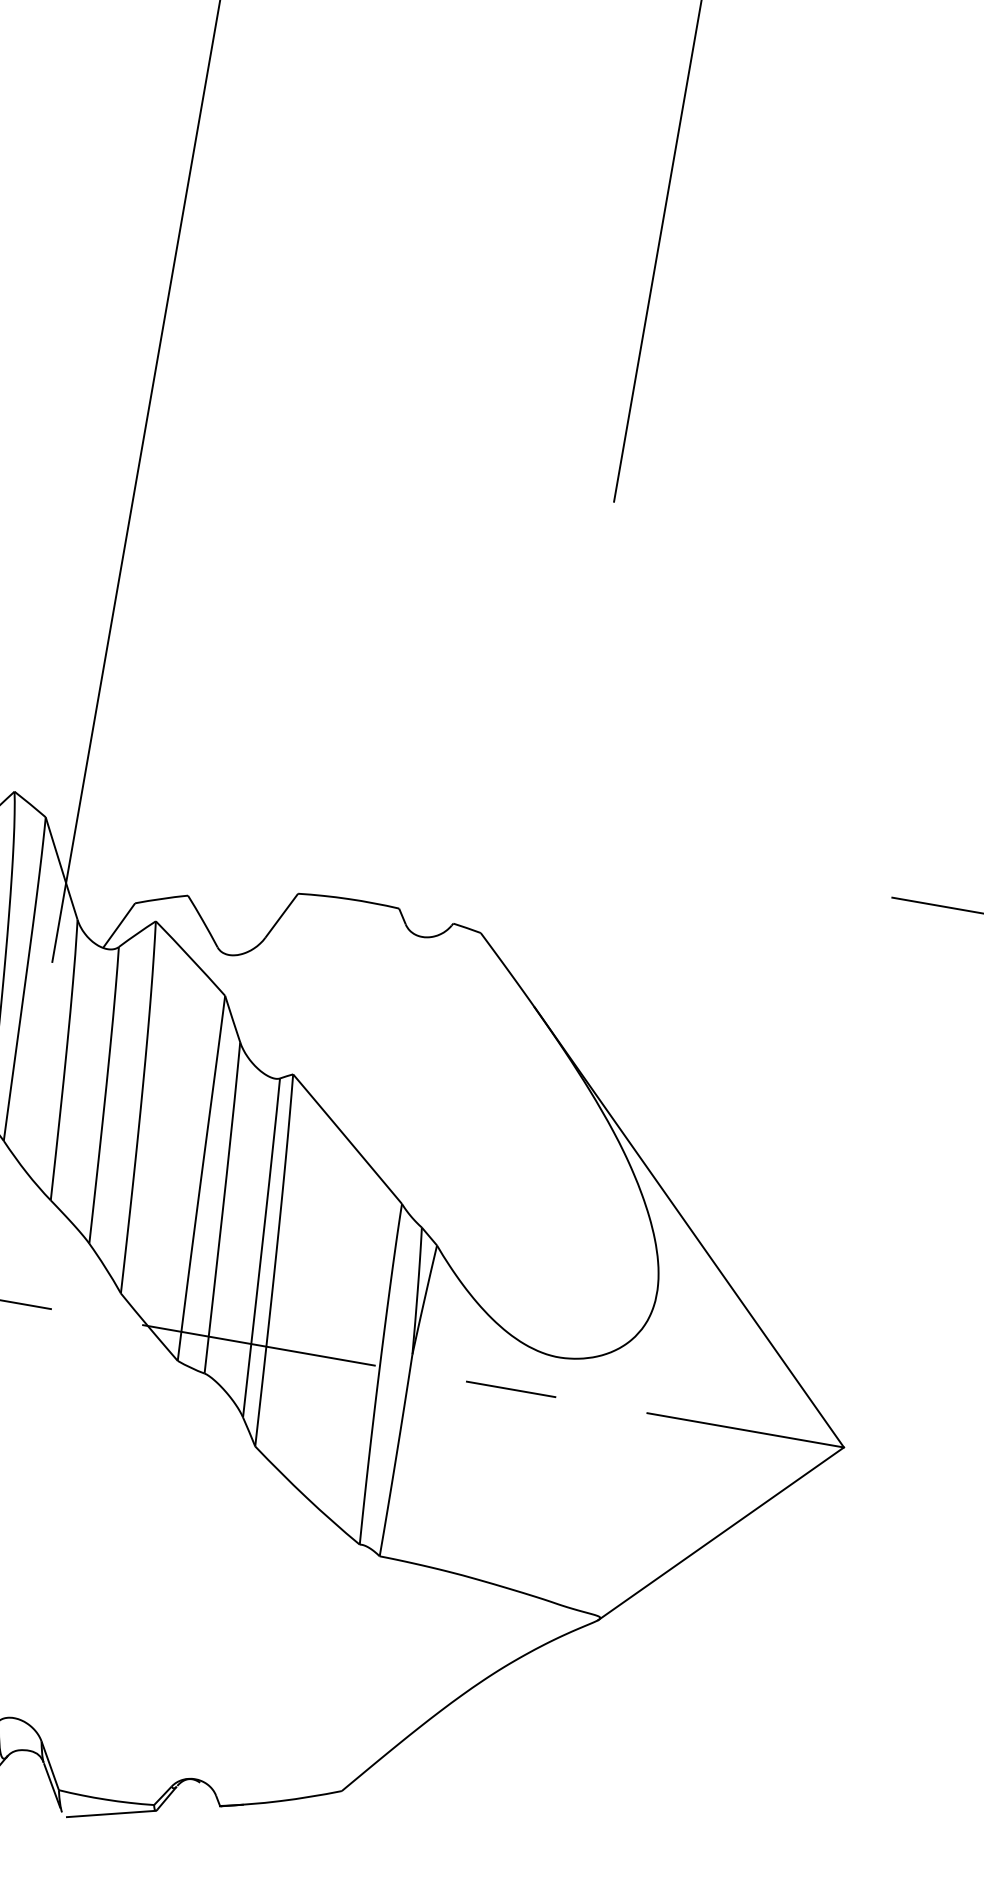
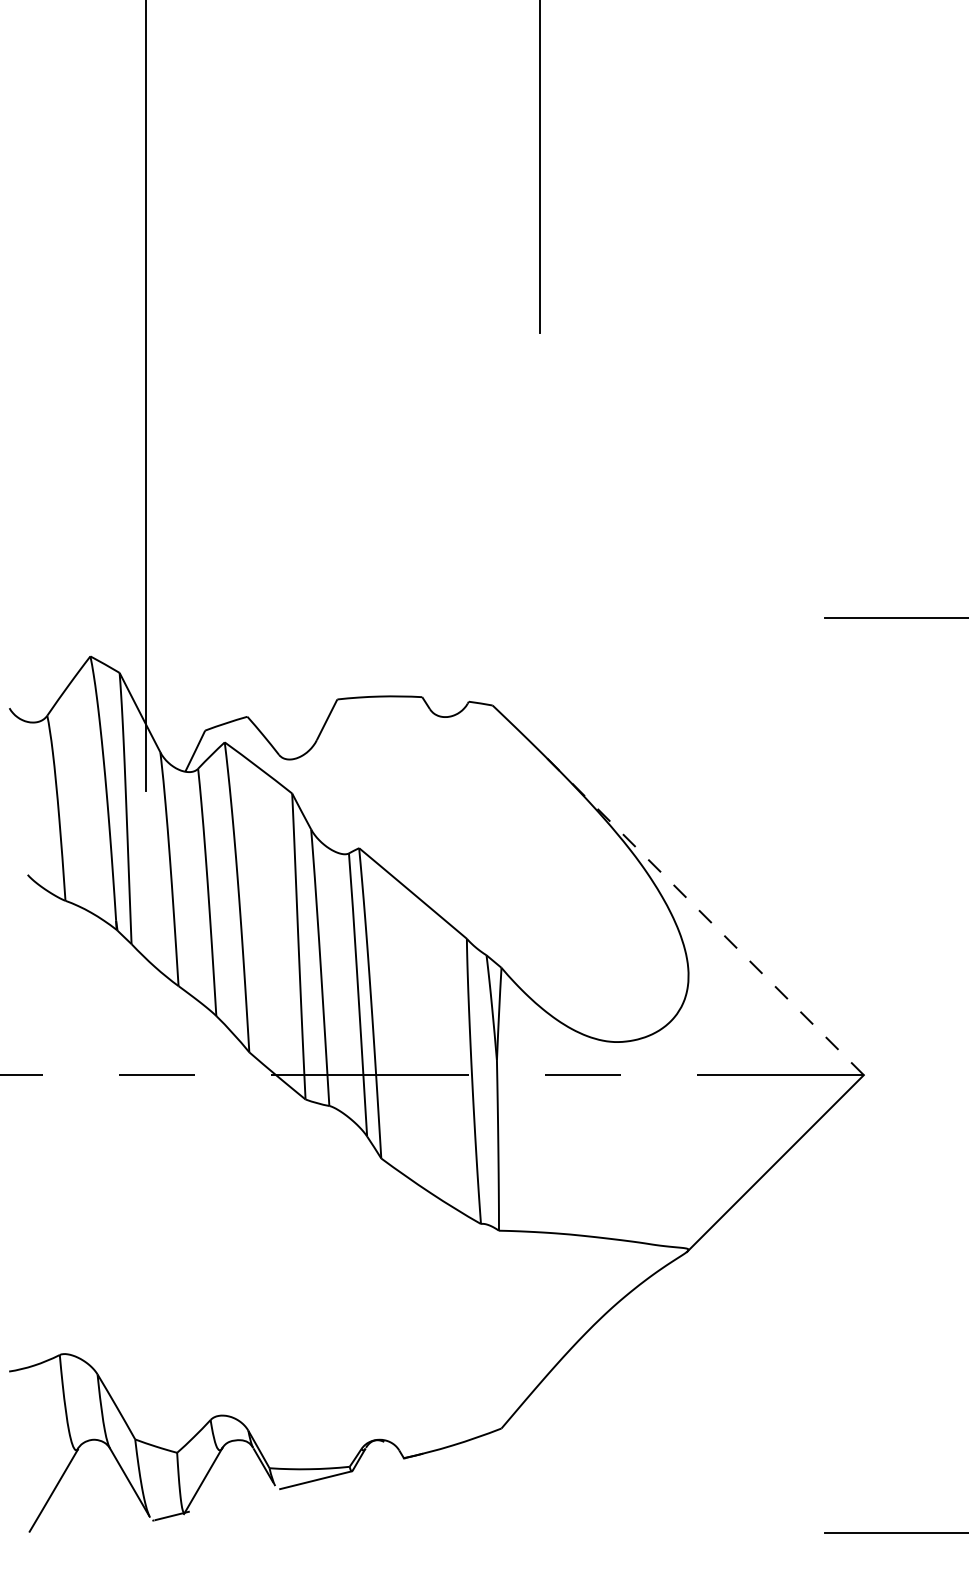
line: (689, 1226) -> (705, 916), solid -> dashed

